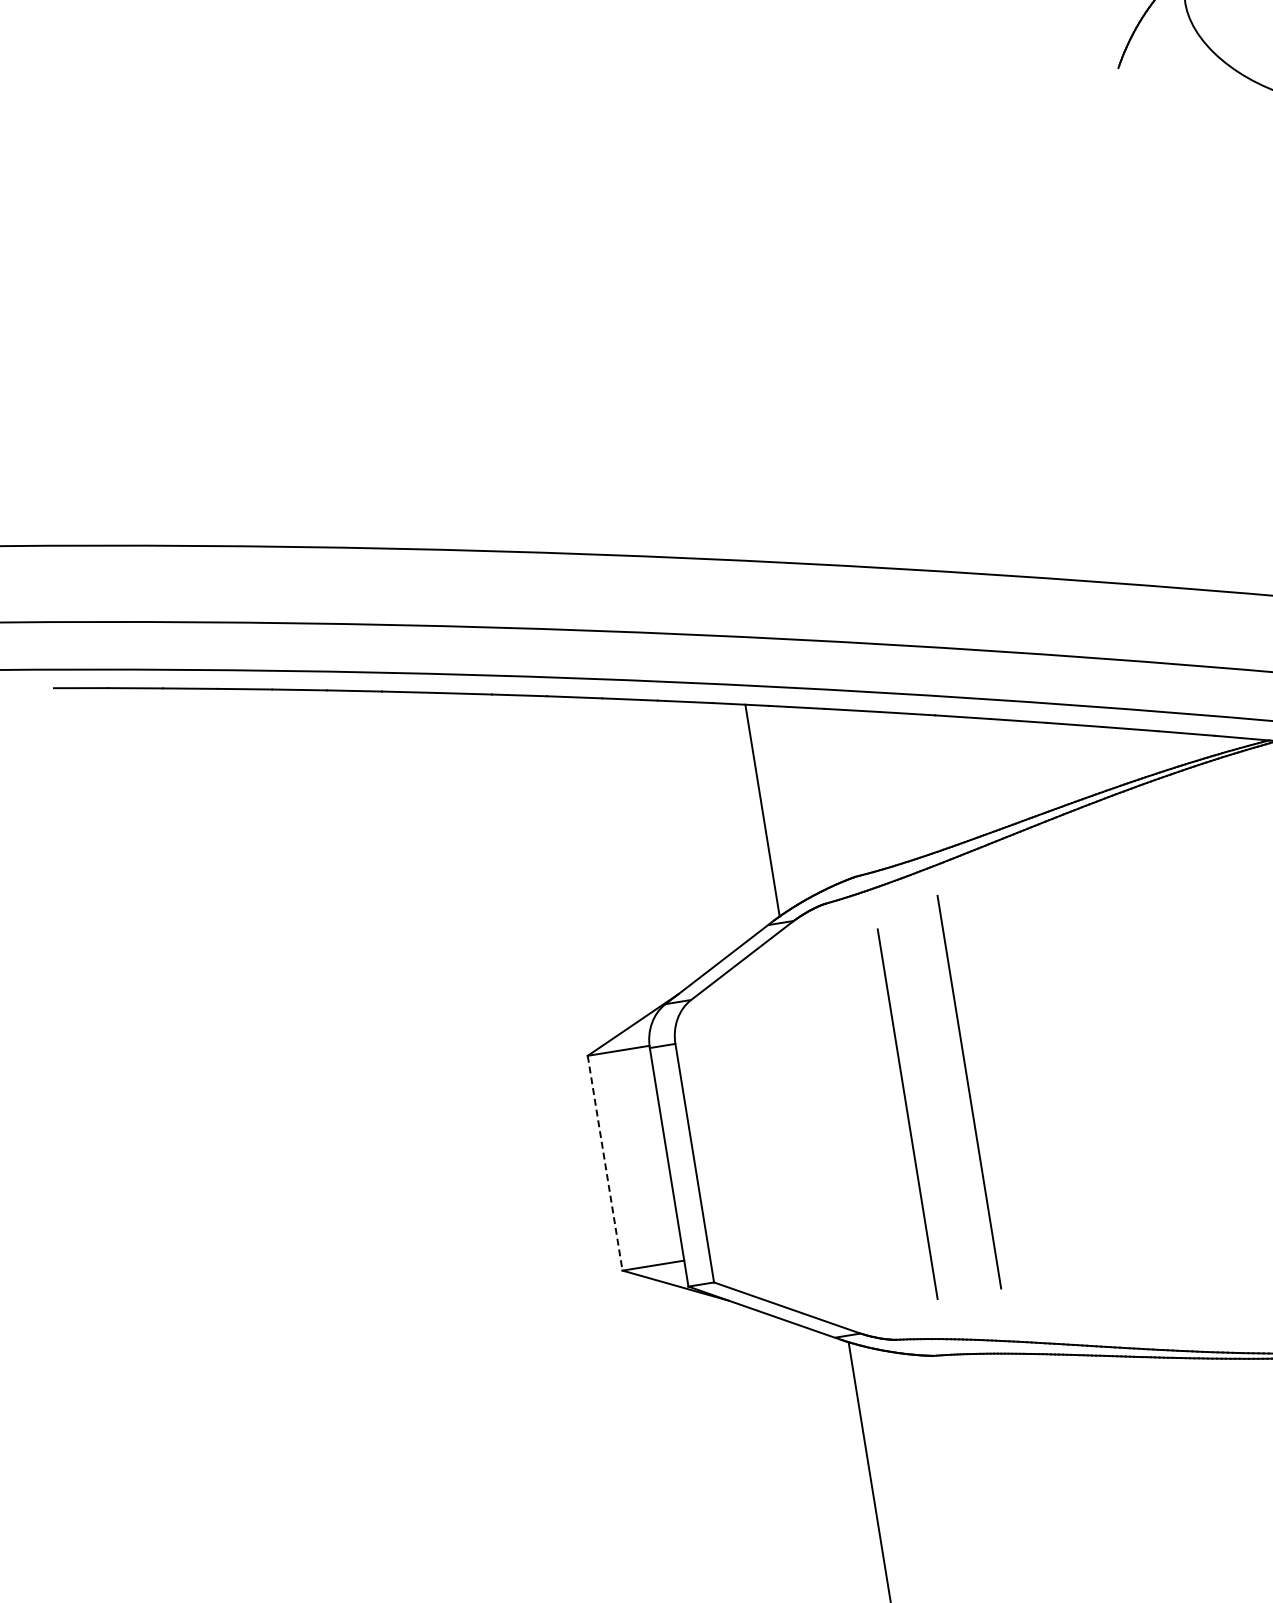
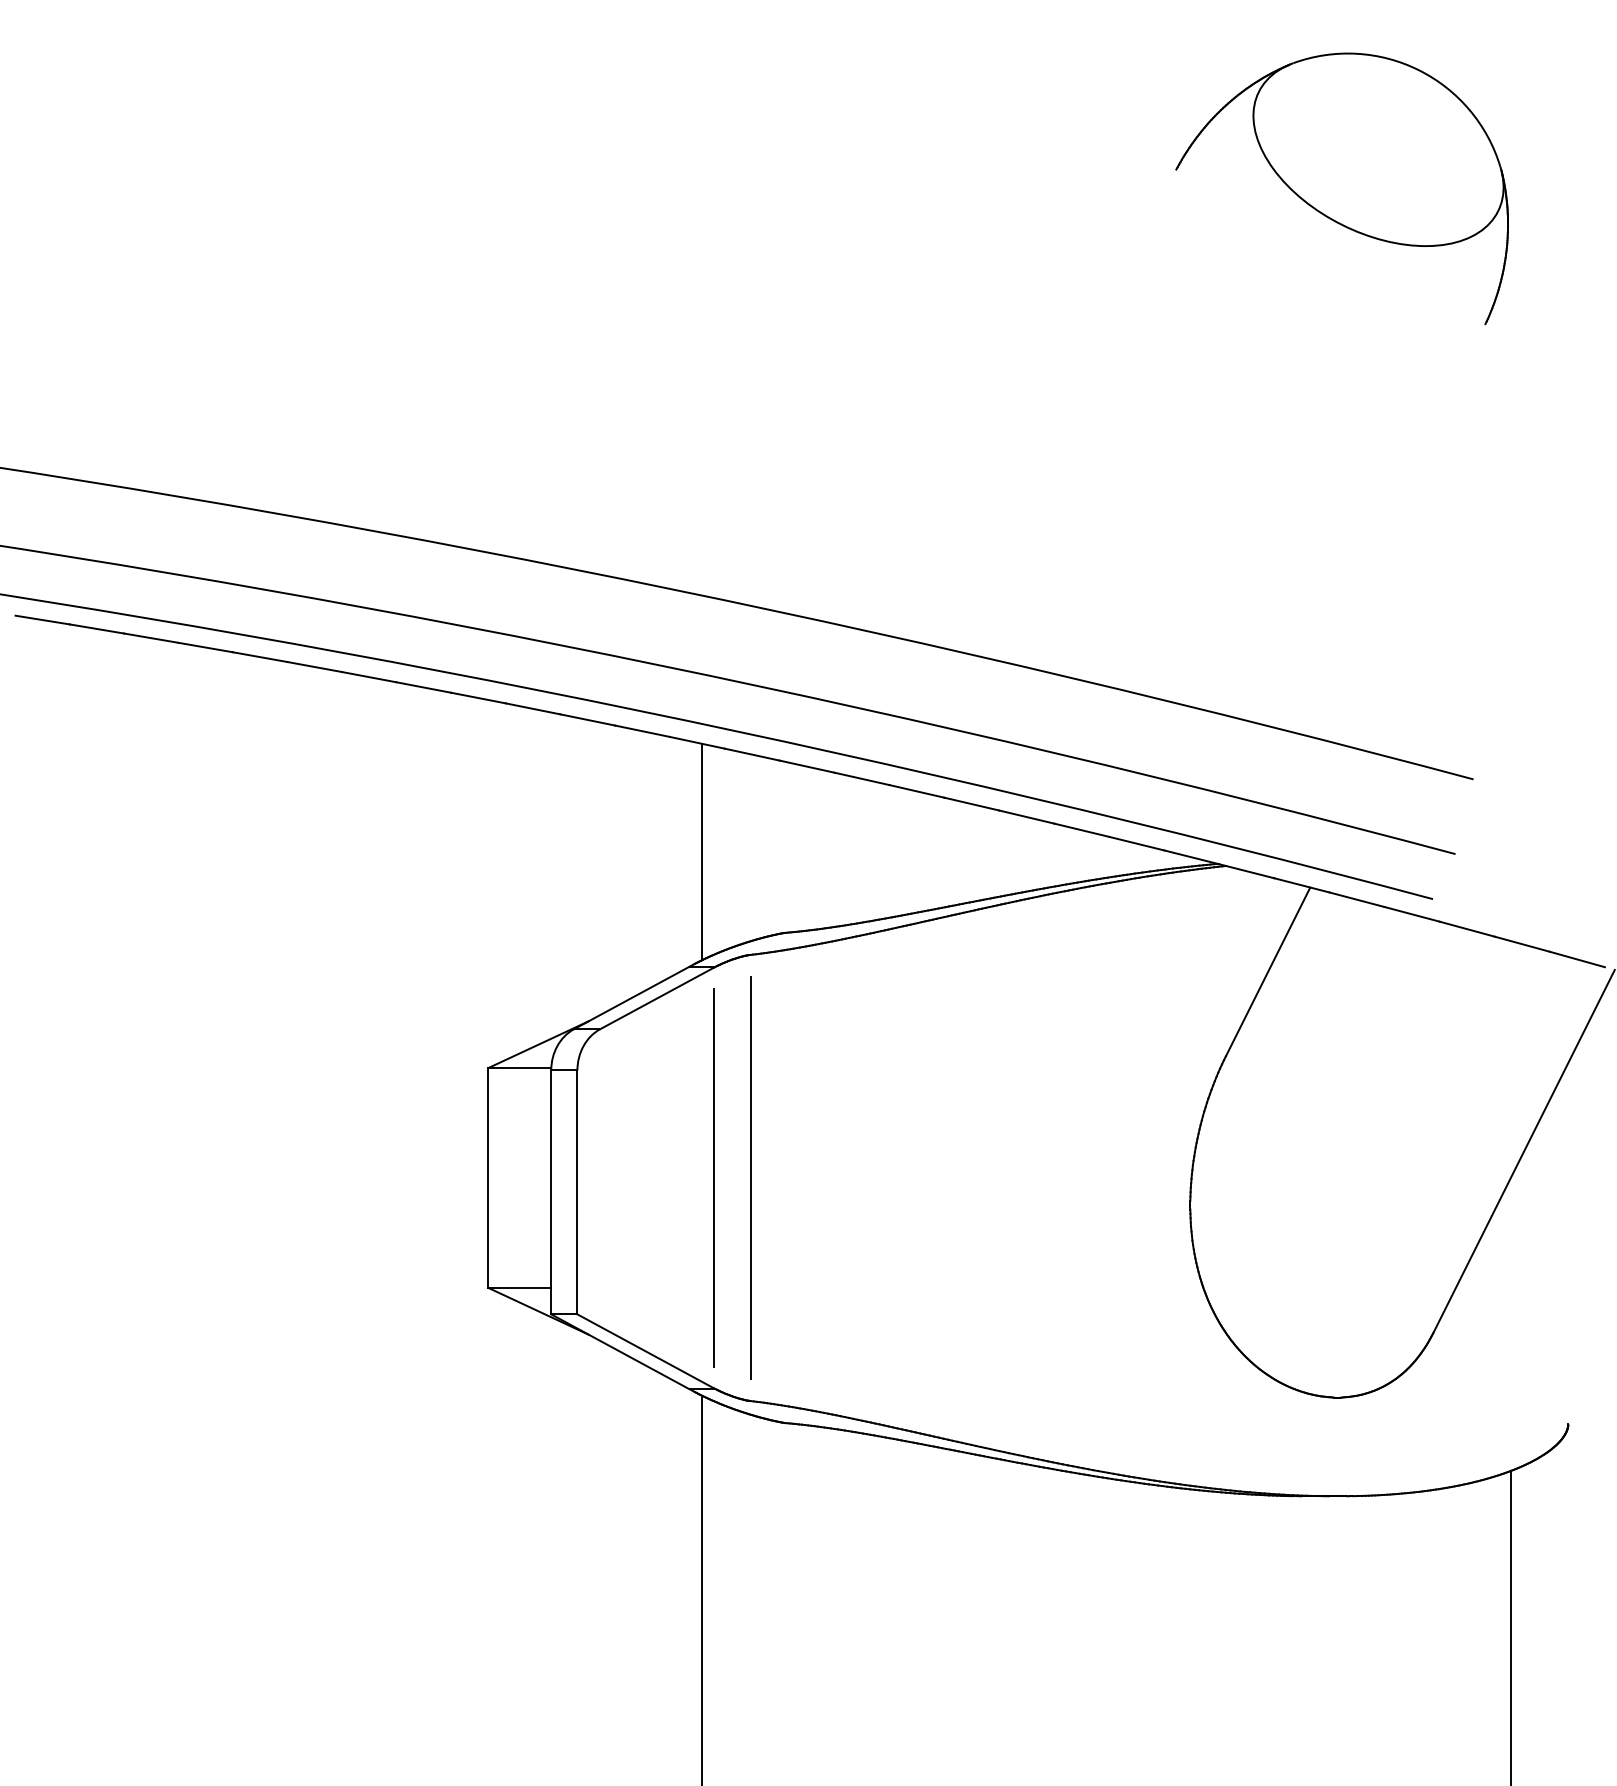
line: (969, 1091) -> (750, 1177), moved
line: (907, 1113) -> (713, 1177), moved
line: (605, 1163) -> (488, 1178), dashed -> solid

